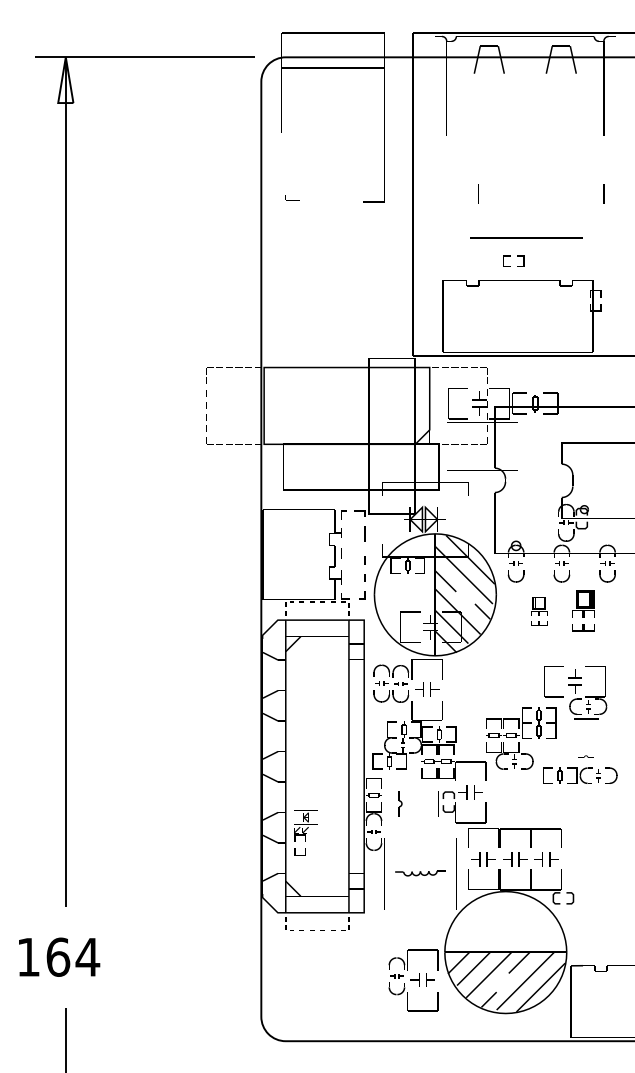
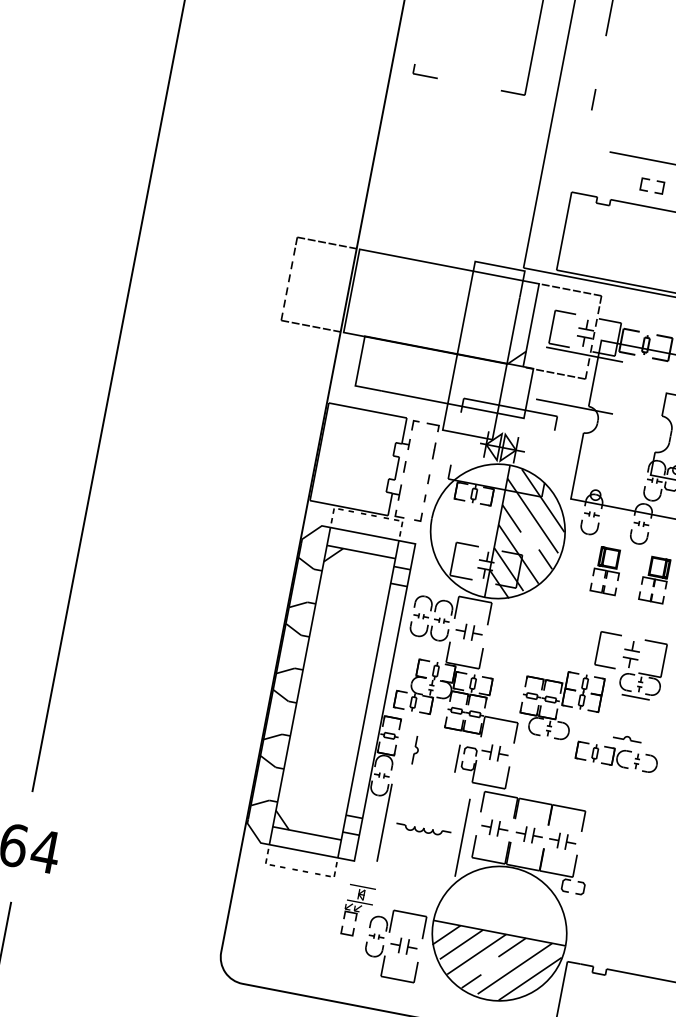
line: (478, 193) -> (593, 98), moved
part: (292, 197) -> (425, 70), size x1.67
part: (538, 611) -> (606, 570), size x1.43
part: (585, 756) -> (626, 737), size x1.67
part: (305, 832) -> (357, 910), moved

